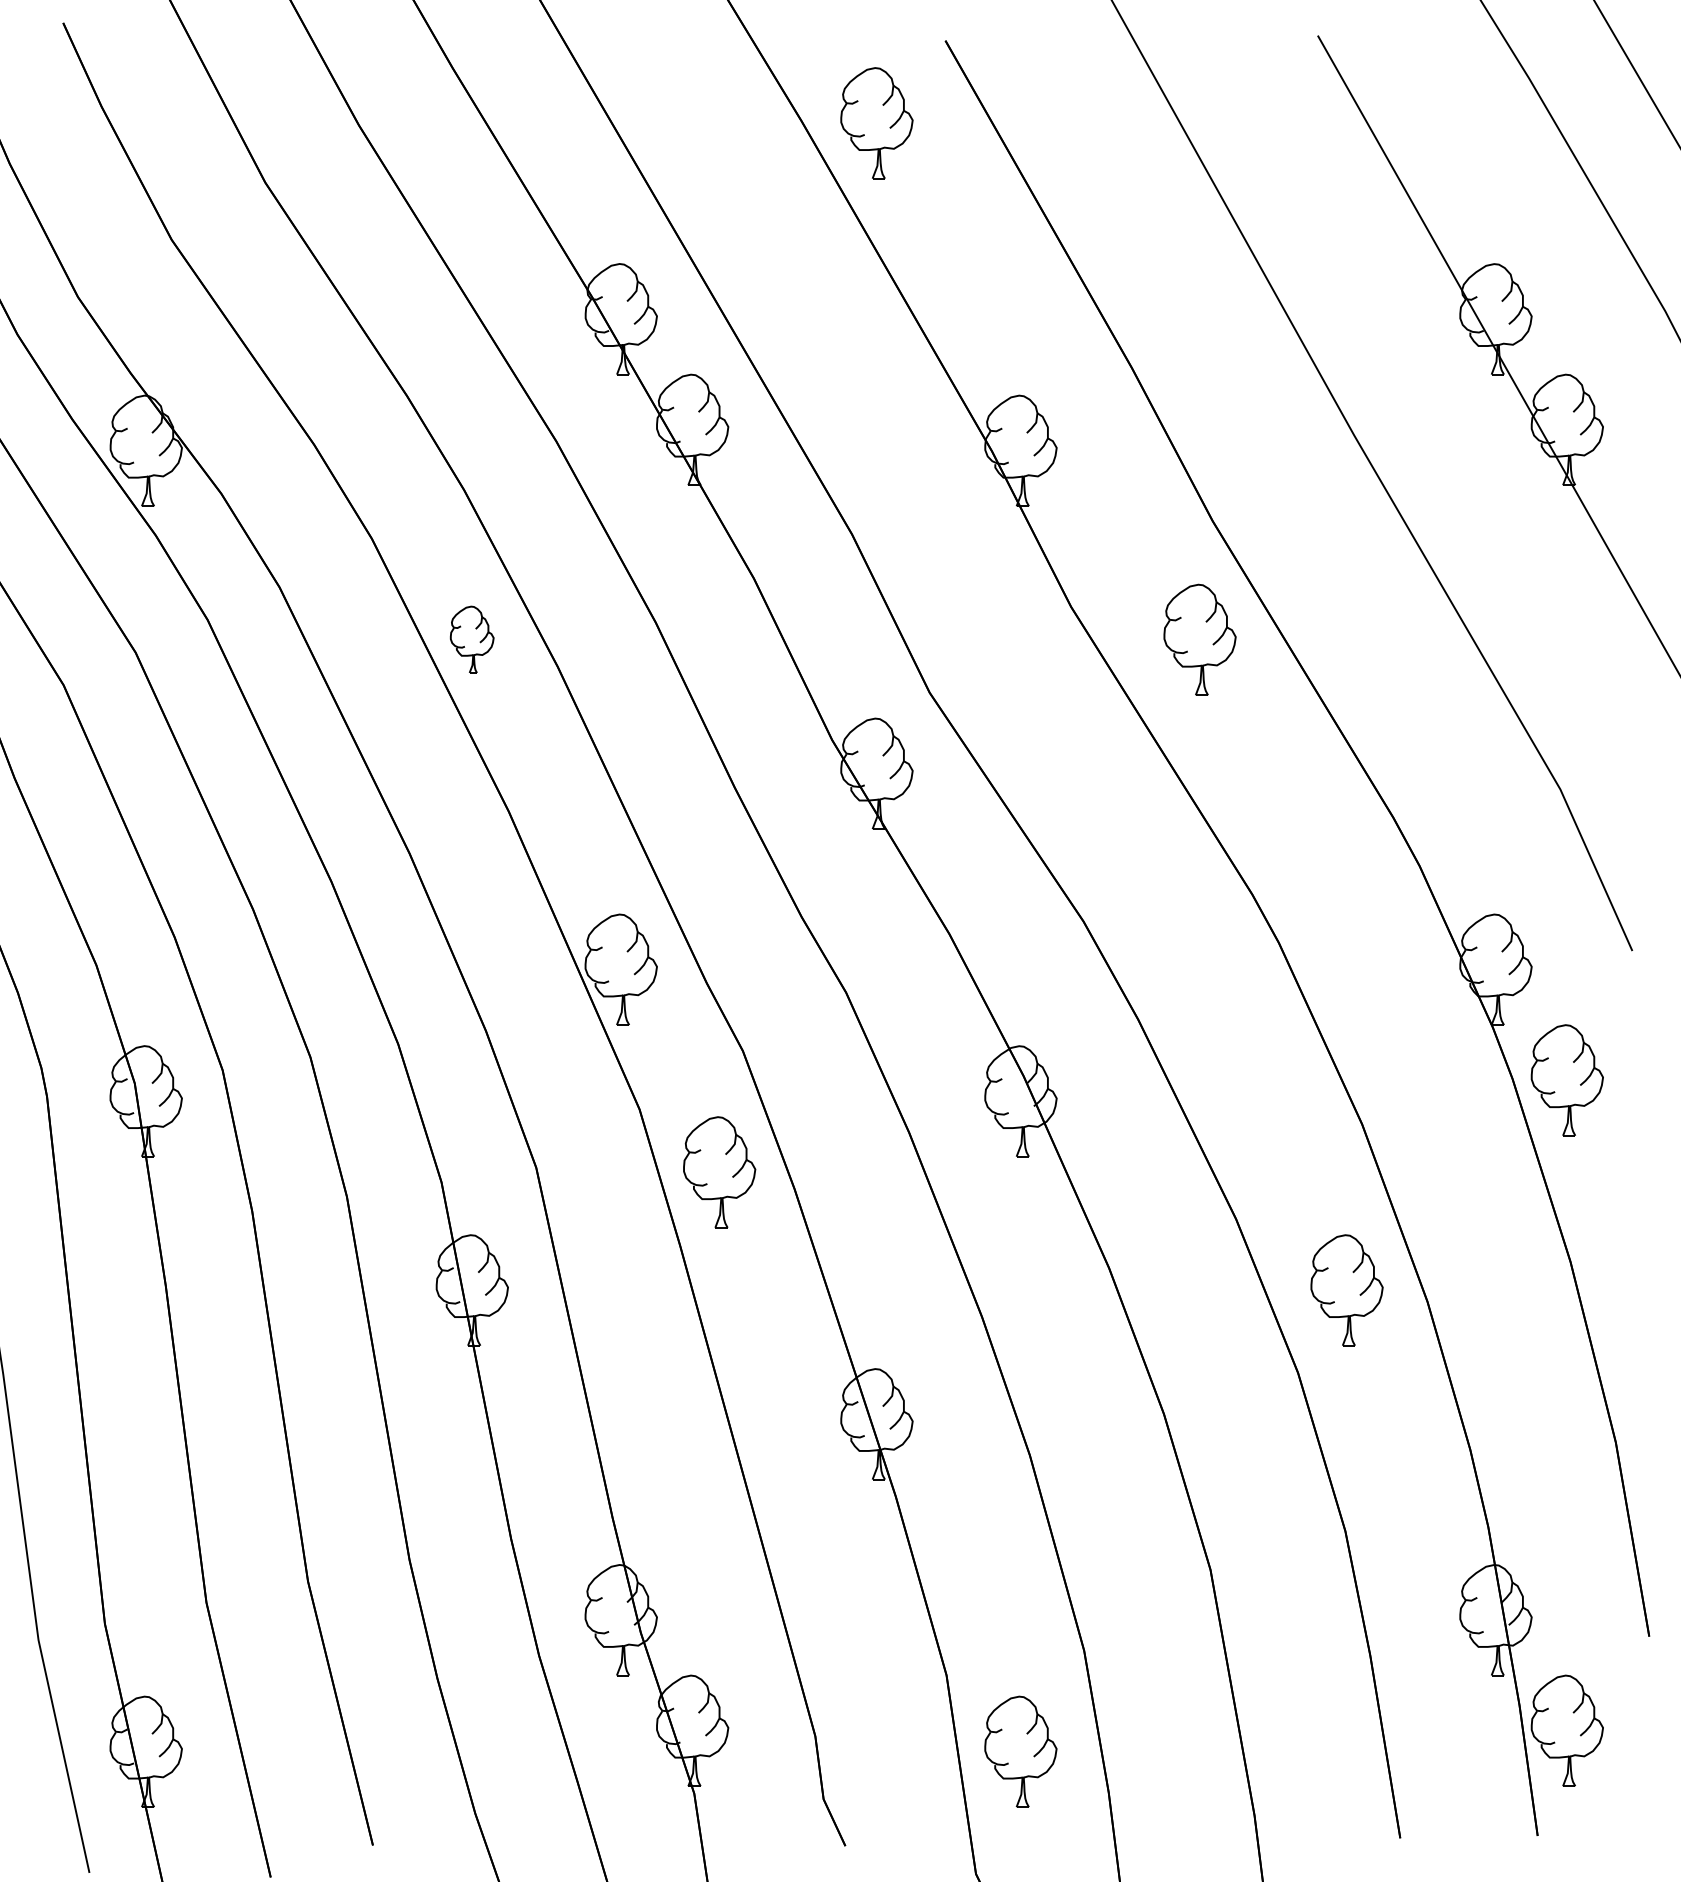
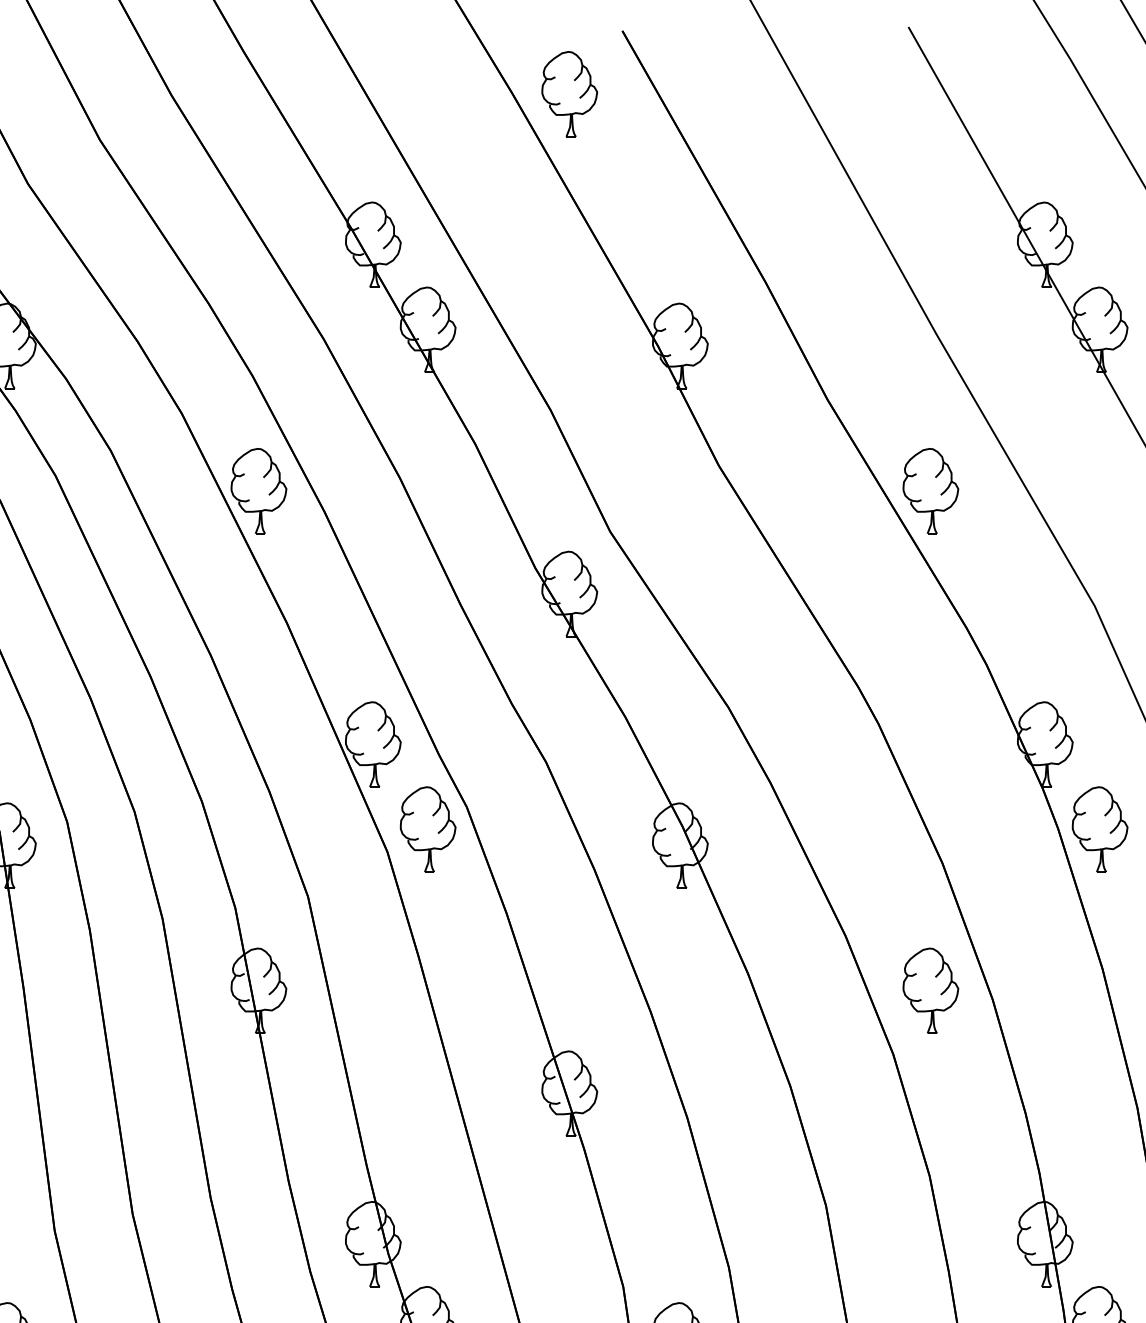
part: (471, 639) -> (258, 490), size x1.67
part: (1199, 639) -> (930, 490), moved
part: (719, 1172) -> (428, 829), moved

